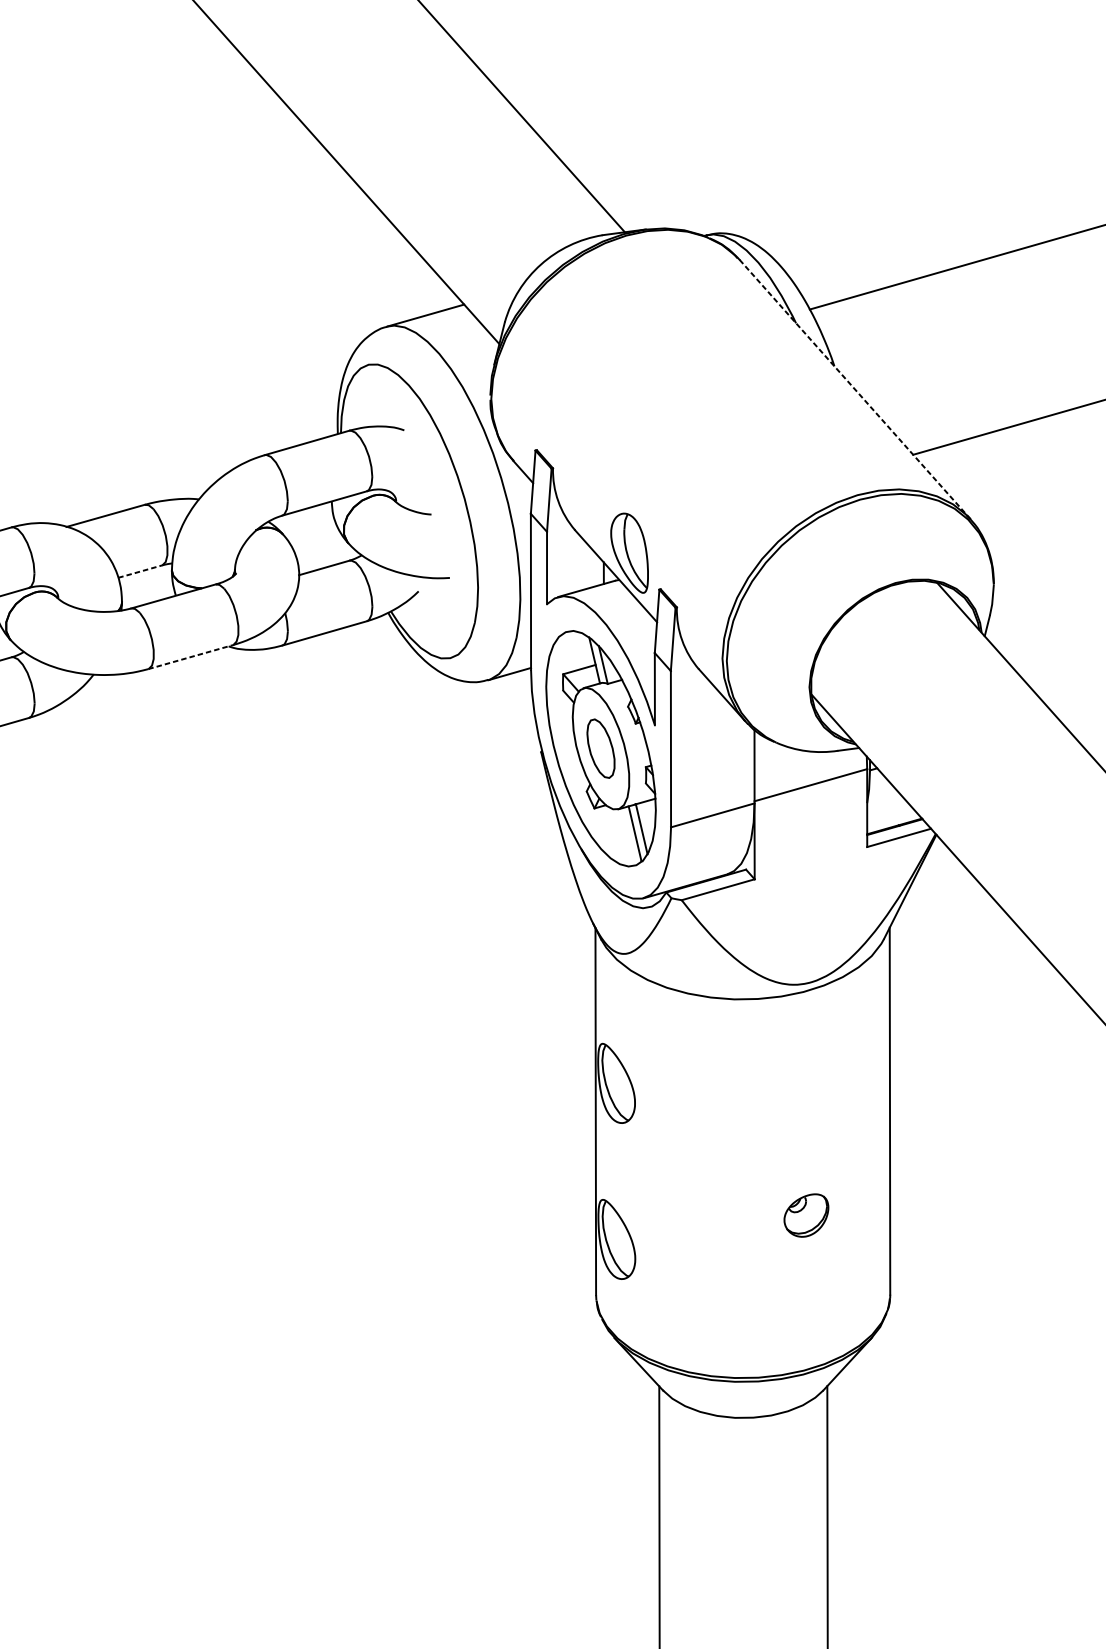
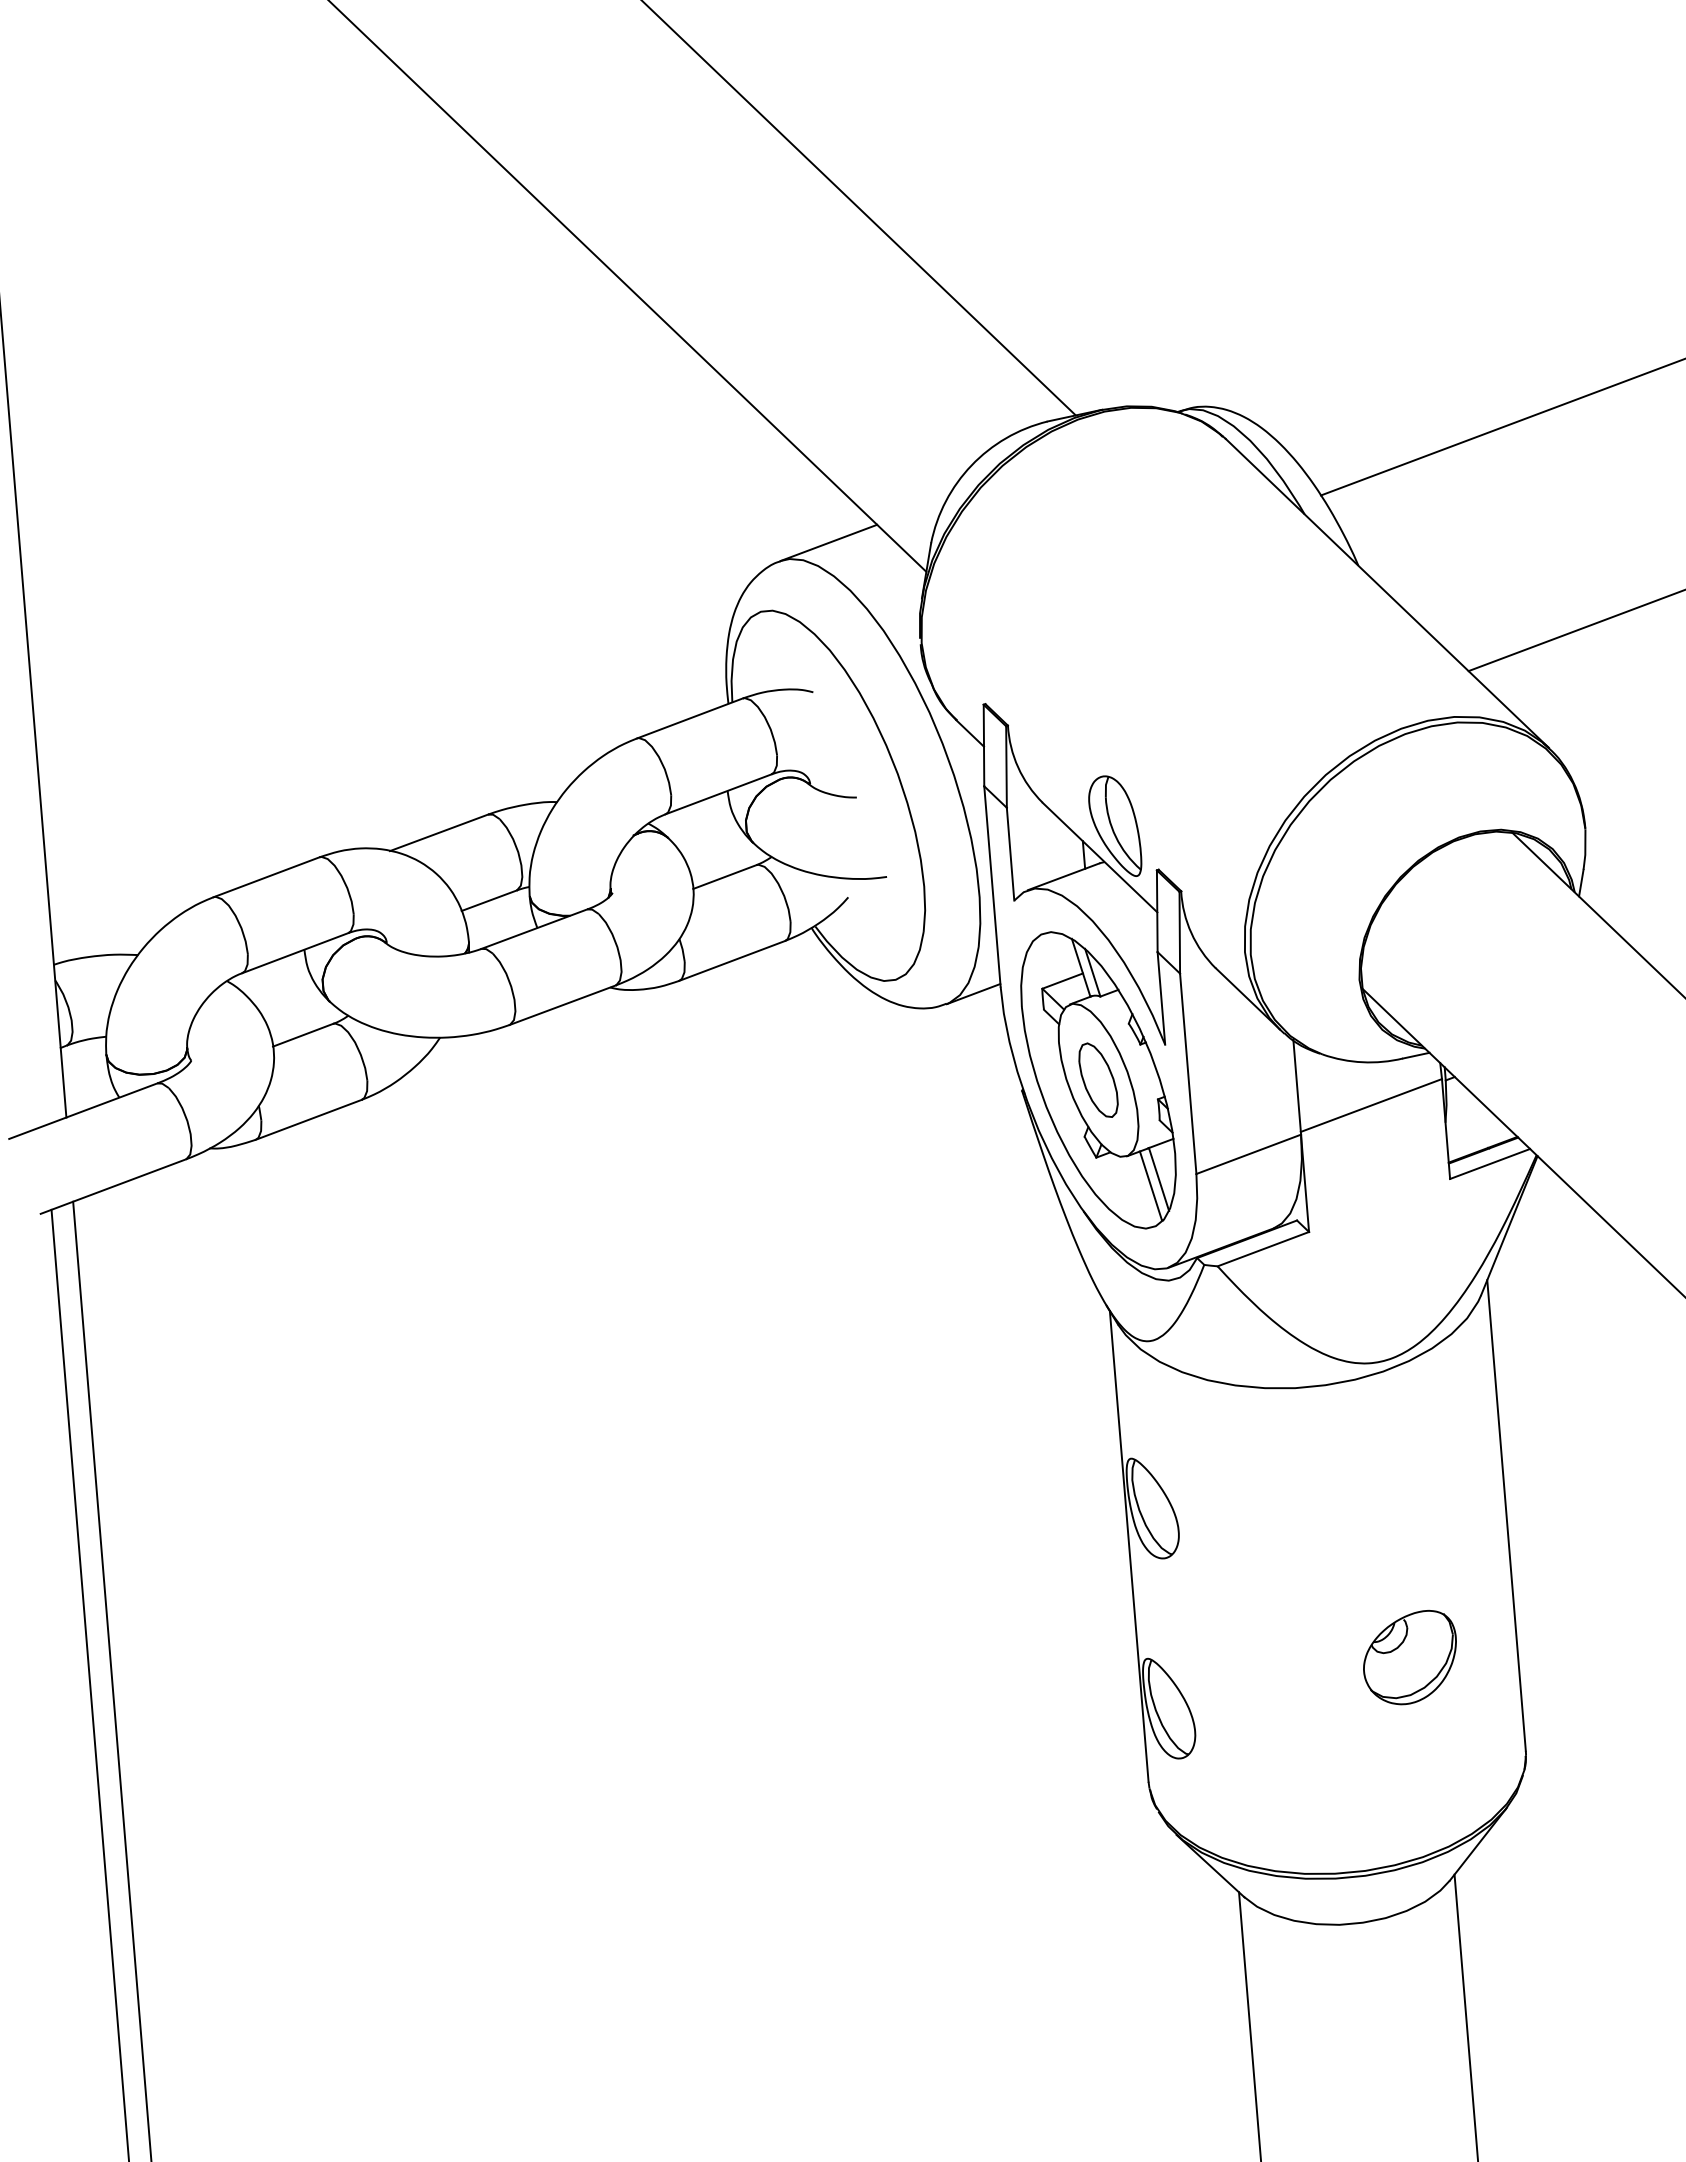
line: (855, 389) -> (1387, 593), dashed -> solid
line: (140, 571) -> (489, 900), dashed -> solid
line: (190, 657) -> (562, 1005), dashed -> solid
part: (805, 1215) -> (1409, 1657), size x1.67

